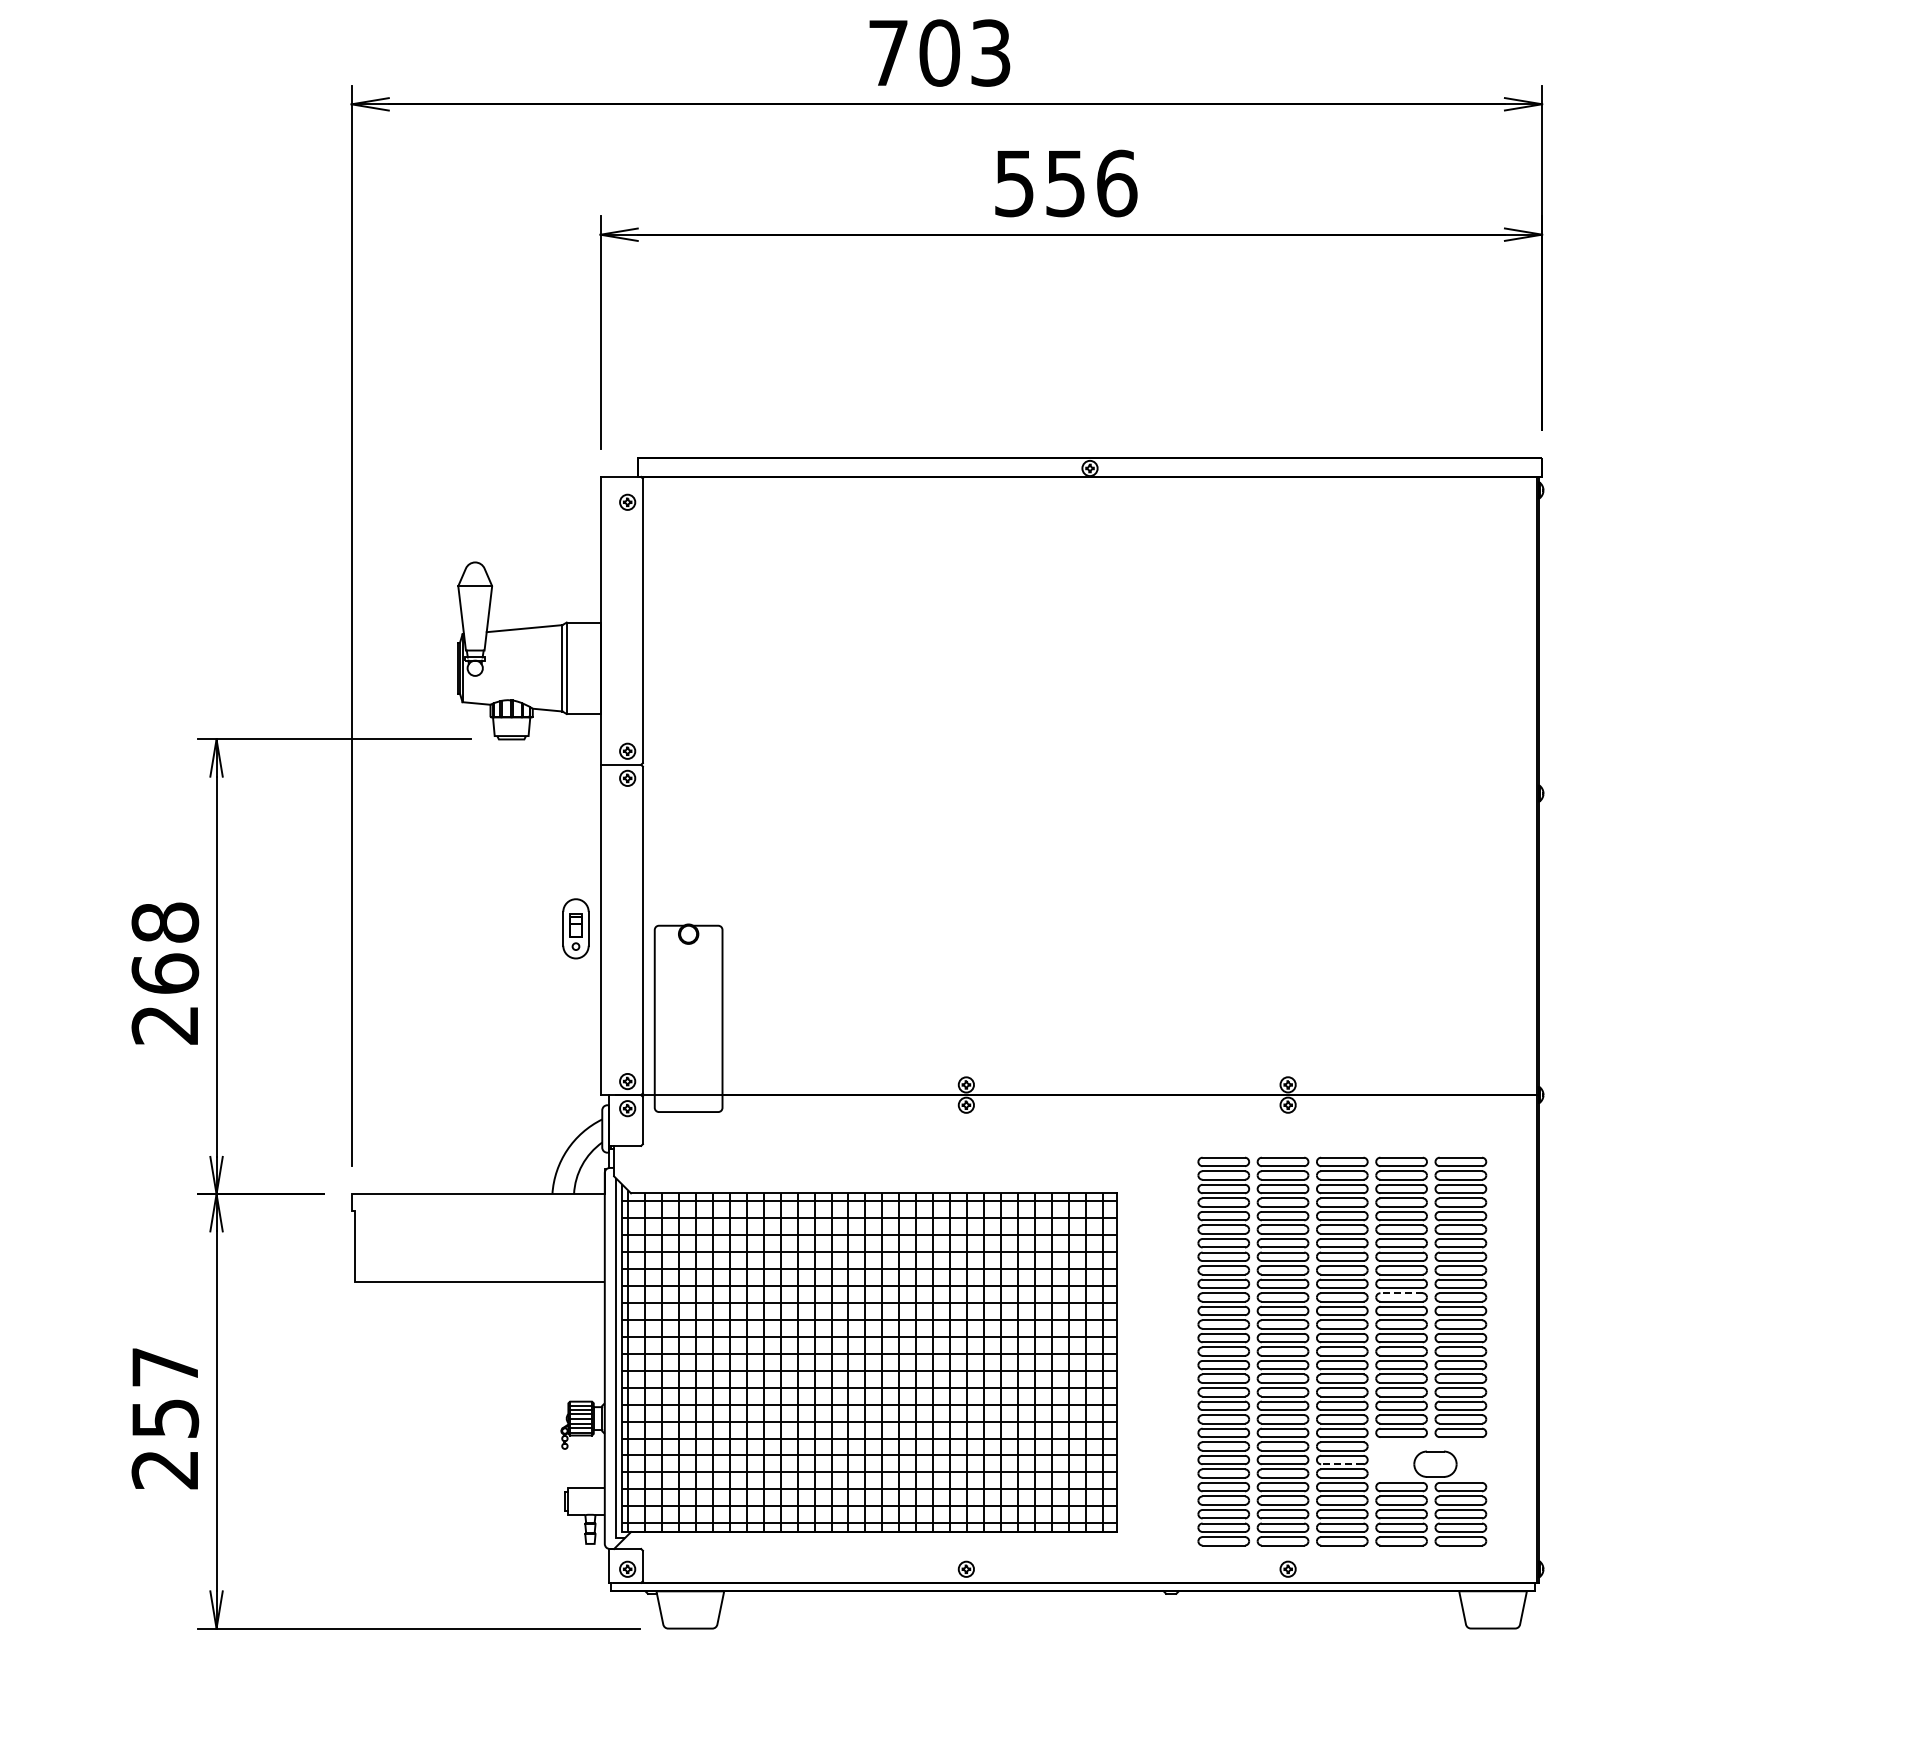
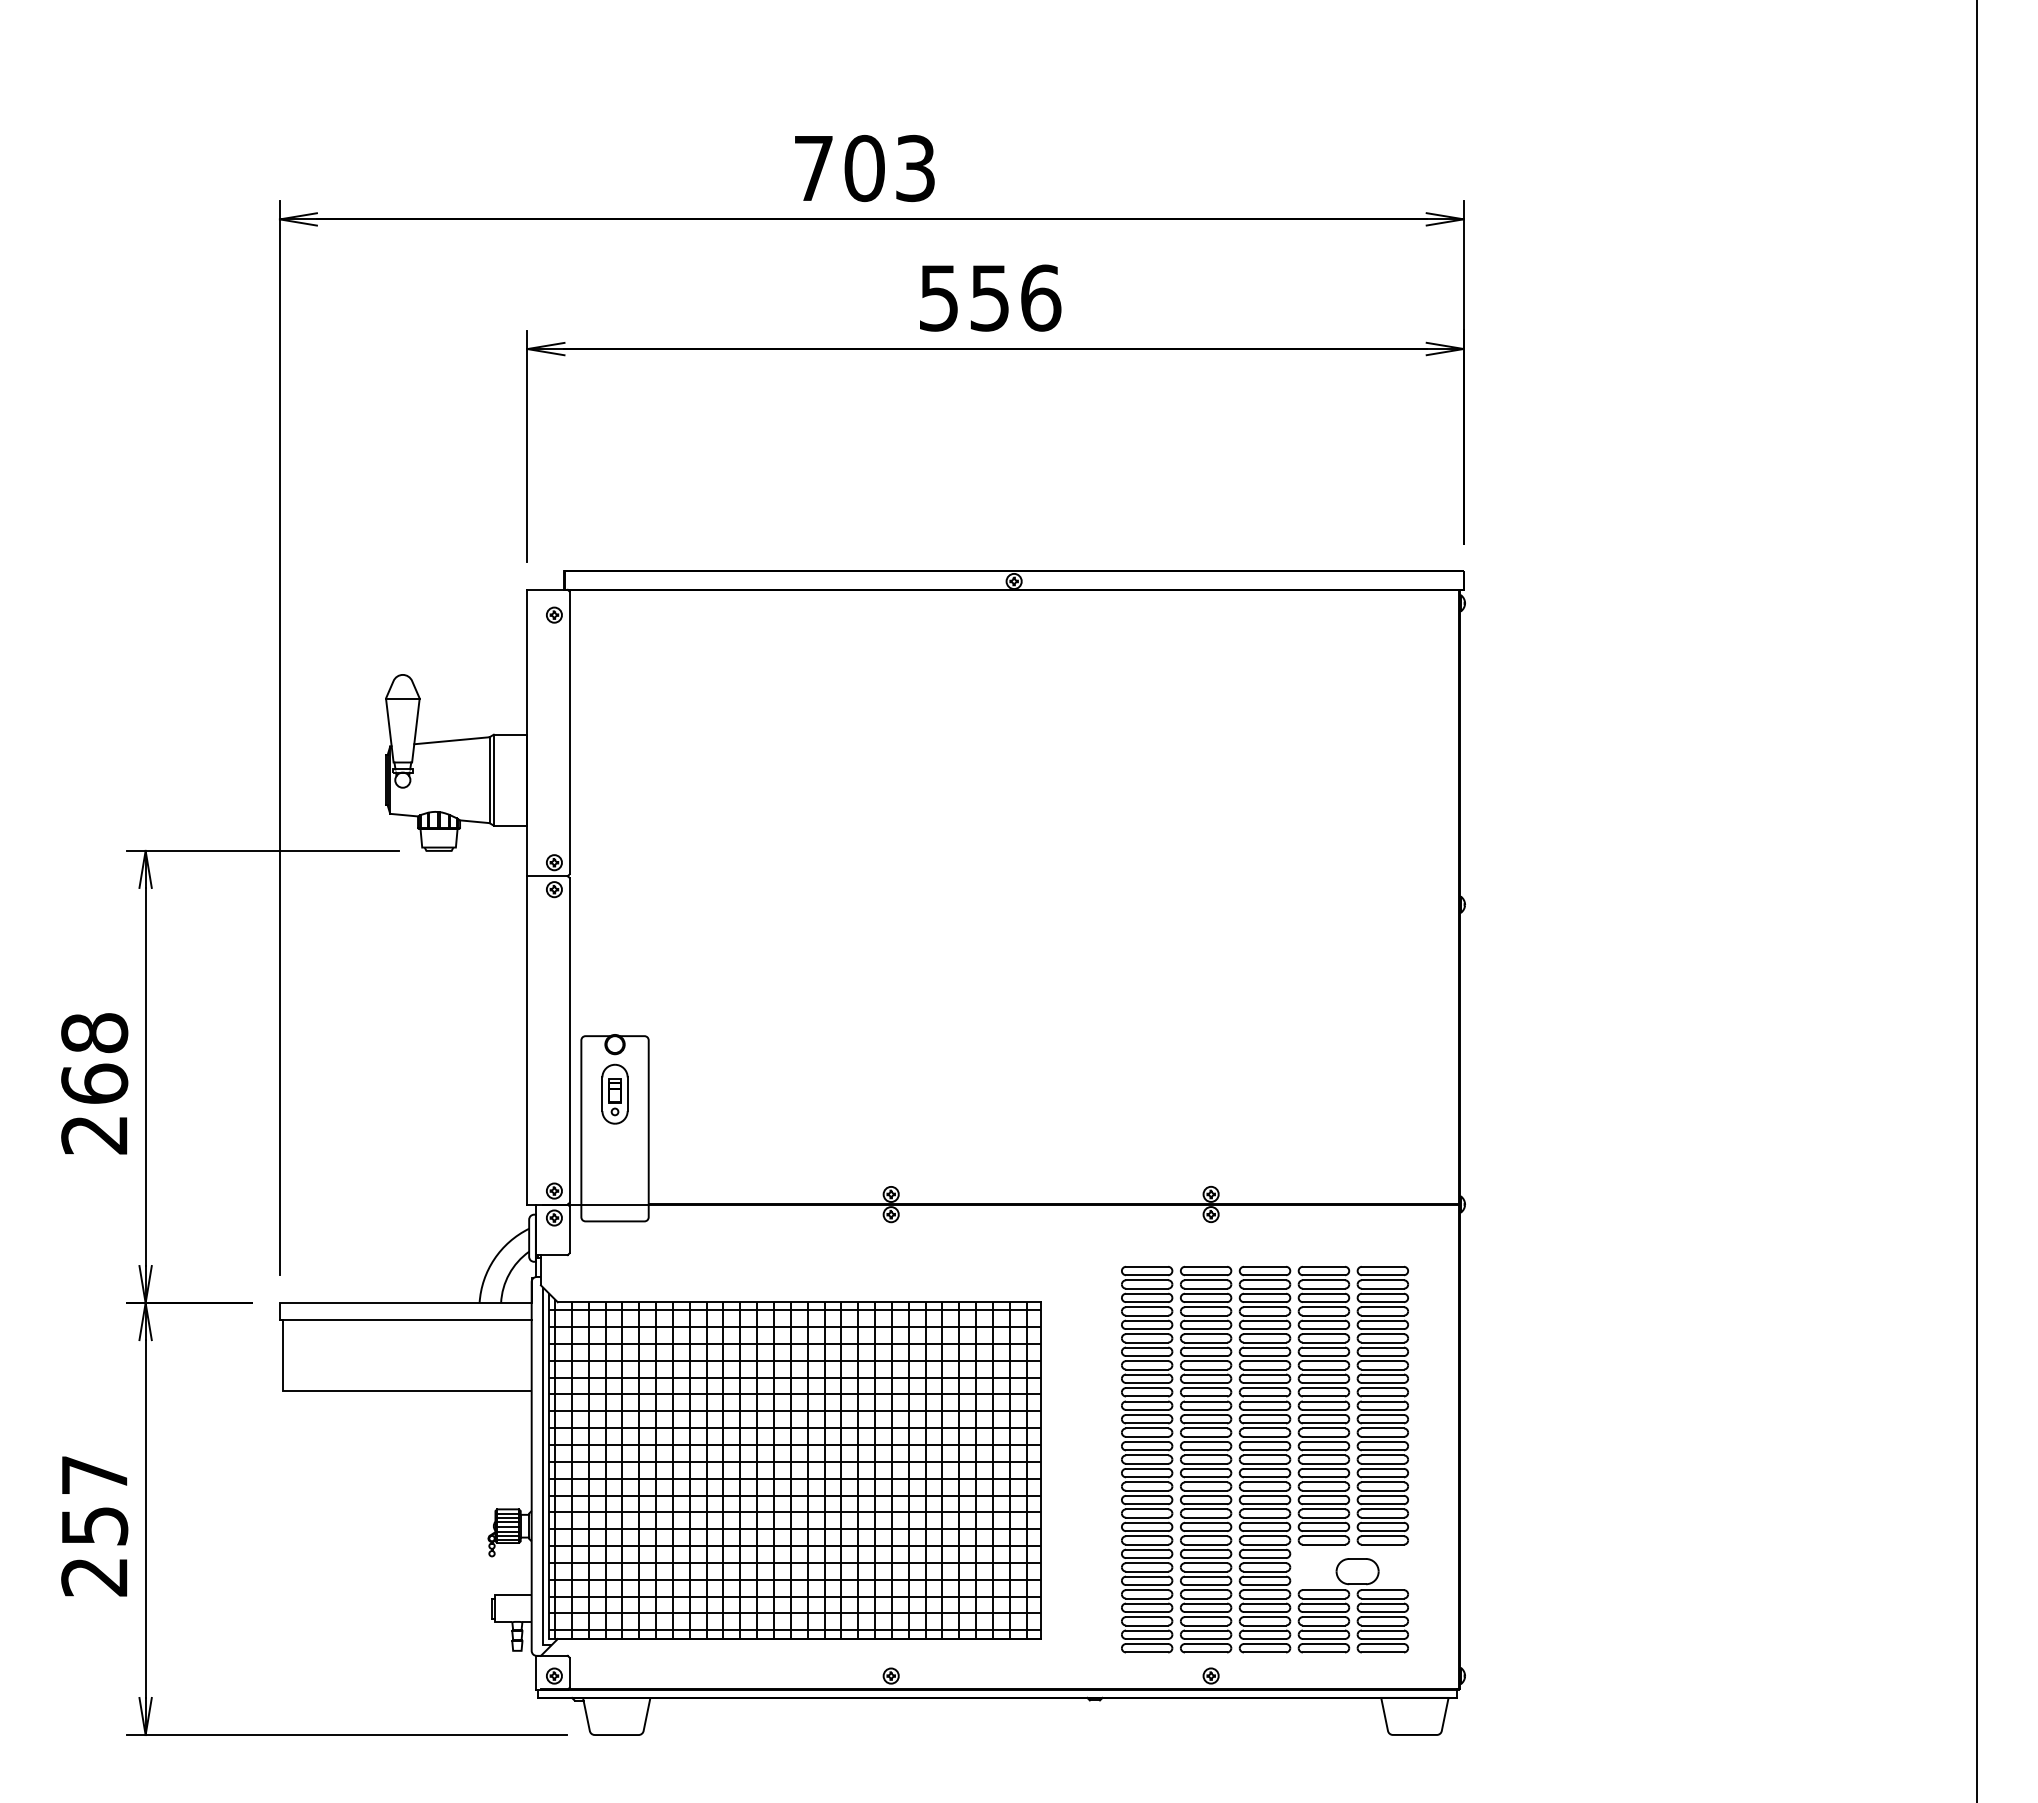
part: (575, 928) -> (614, 1093), moved
line: (477, 1210) -> (405, 1319), added
line: (1401, 1293) -> (1323, 1401), dashed -> solid
line: (1341, 1464) -> (1264, 1571), dashed -> solid

